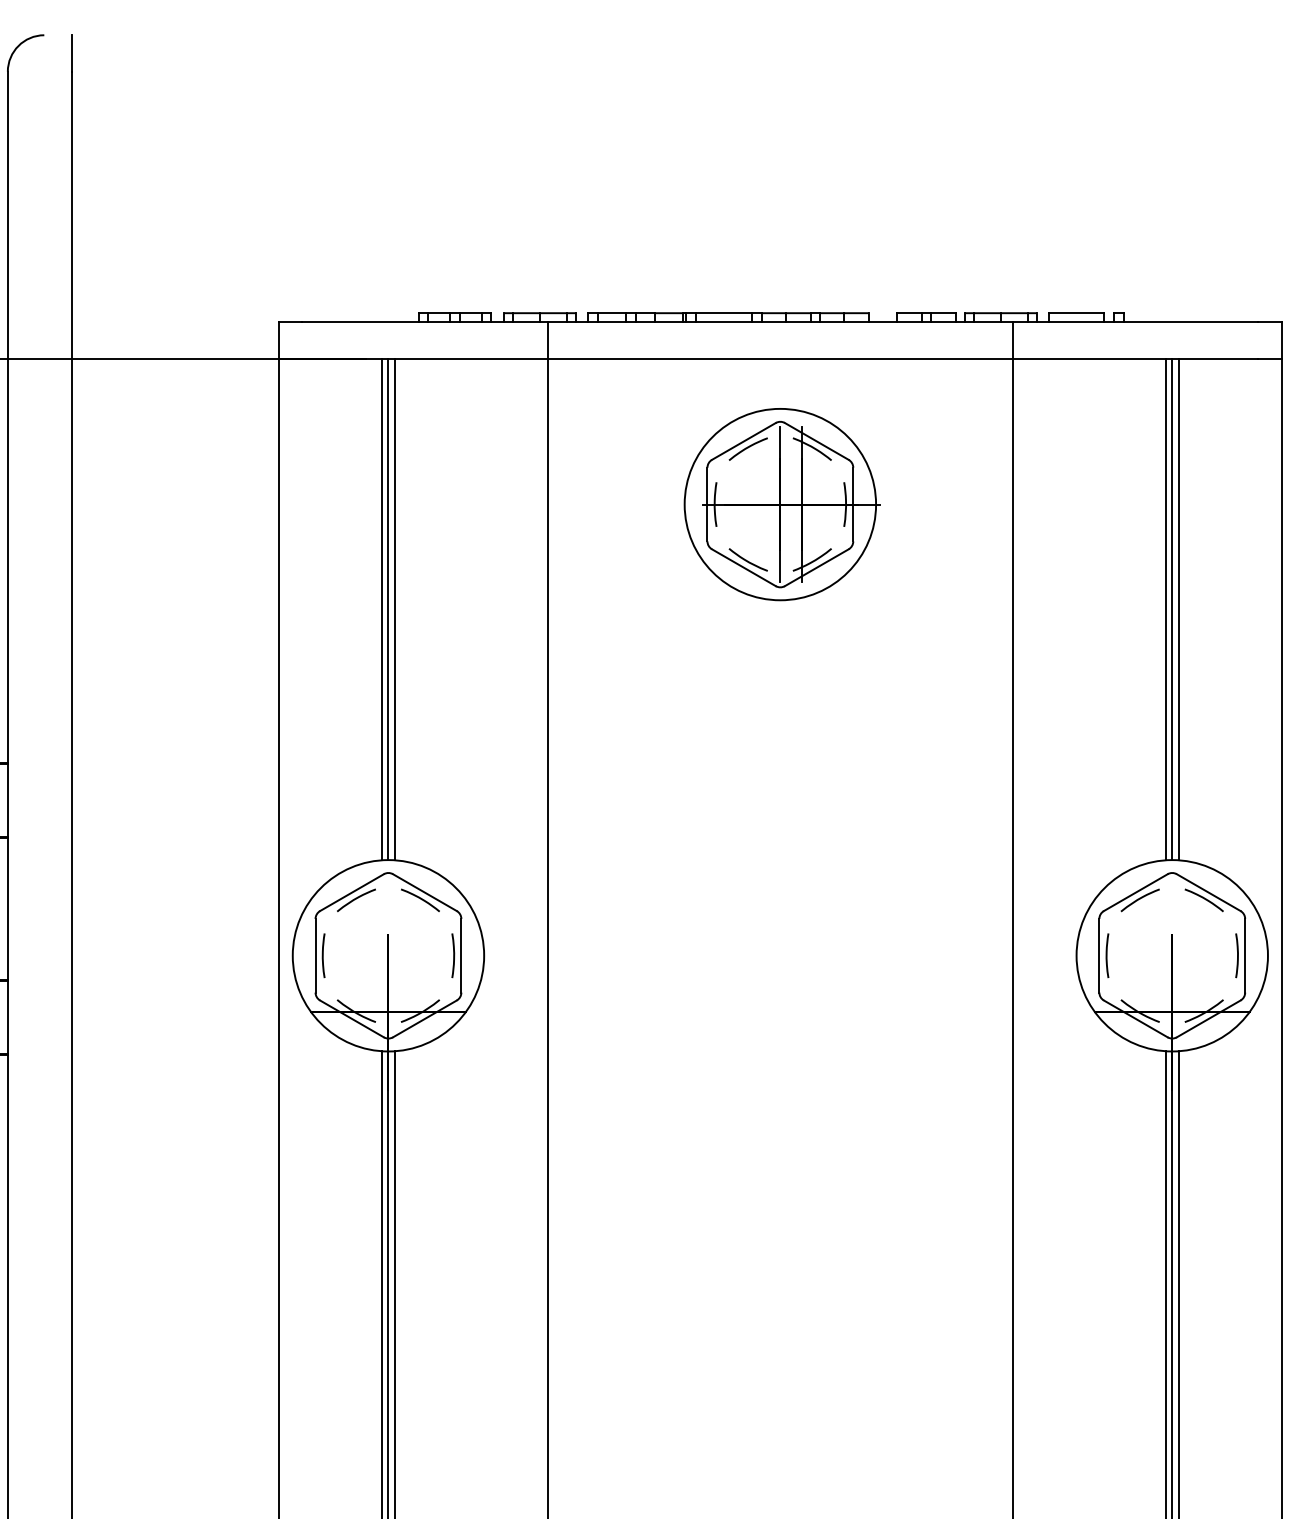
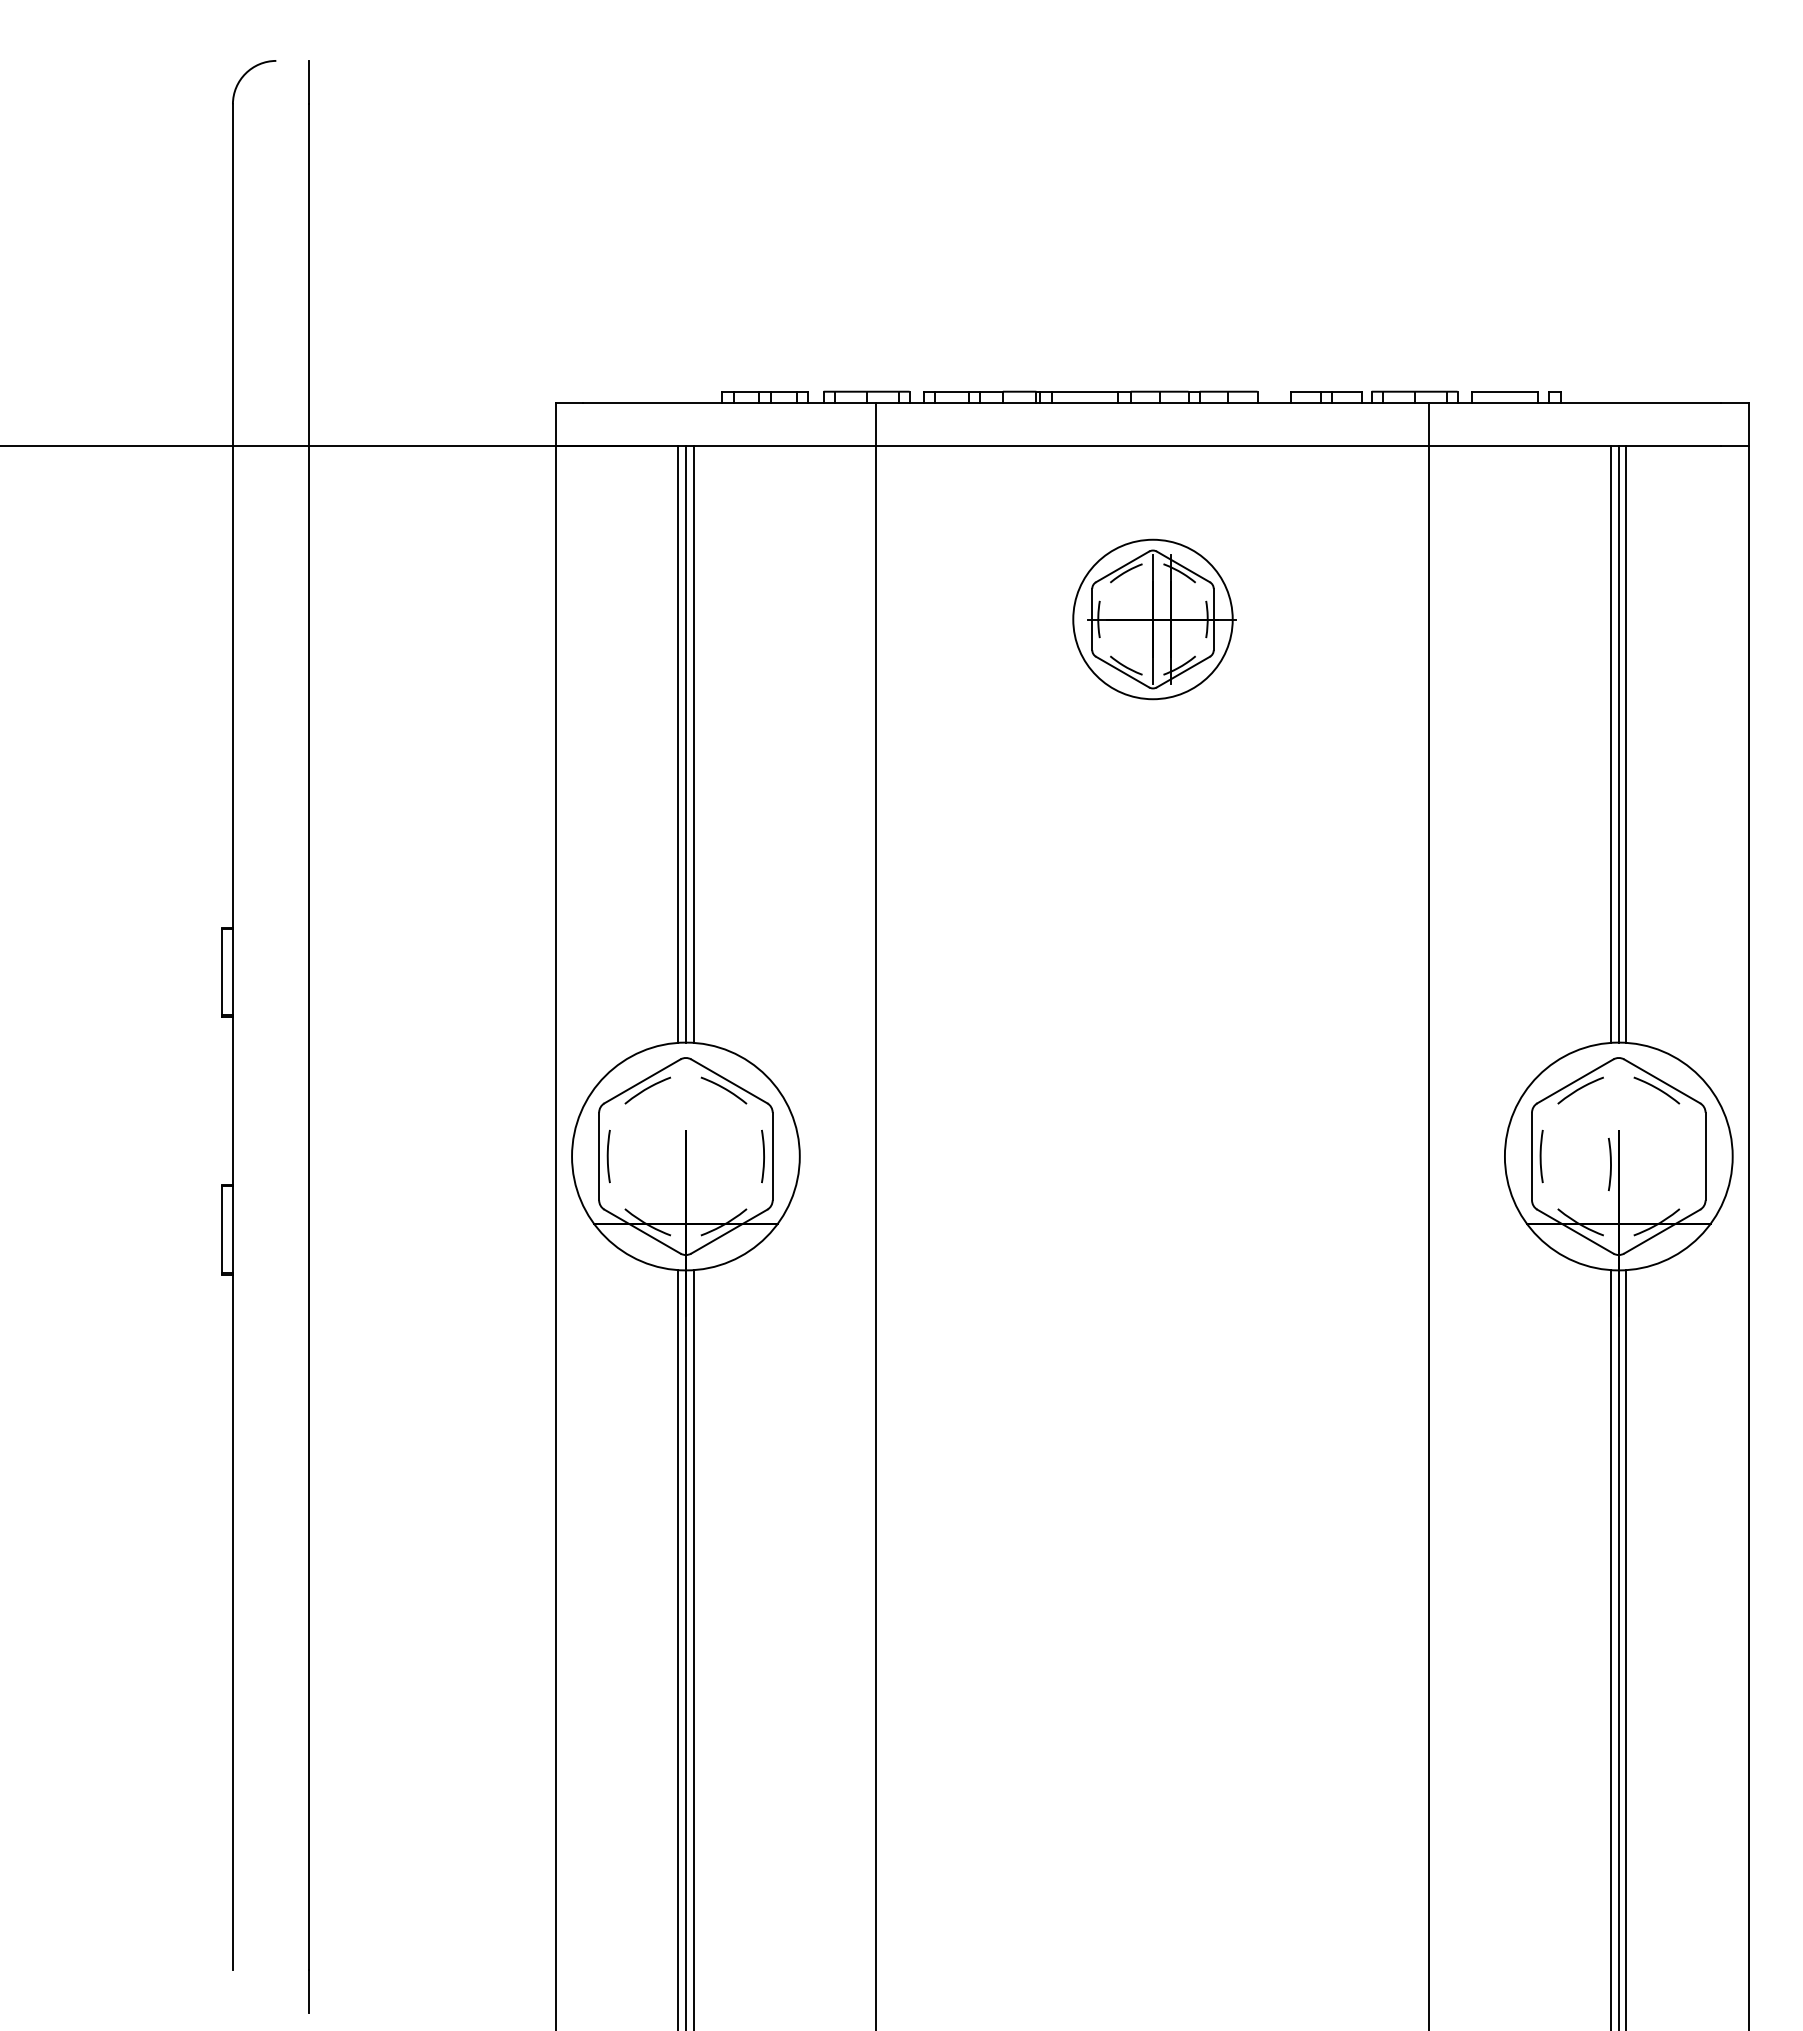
part: (782, 504) -> (1154, 619), size x0.7
line: (1237, 955) -> (1610, 1164), moved

